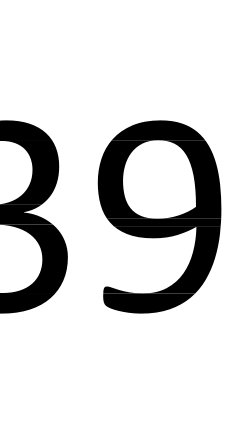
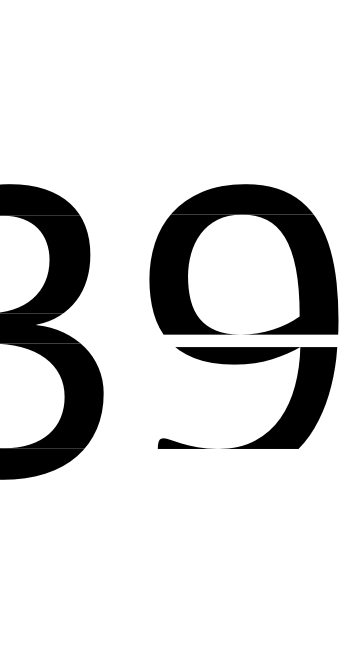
fill: (164, 222) -> (251, 340), removed
fill: (149, 303) -> (228, 464), removed

